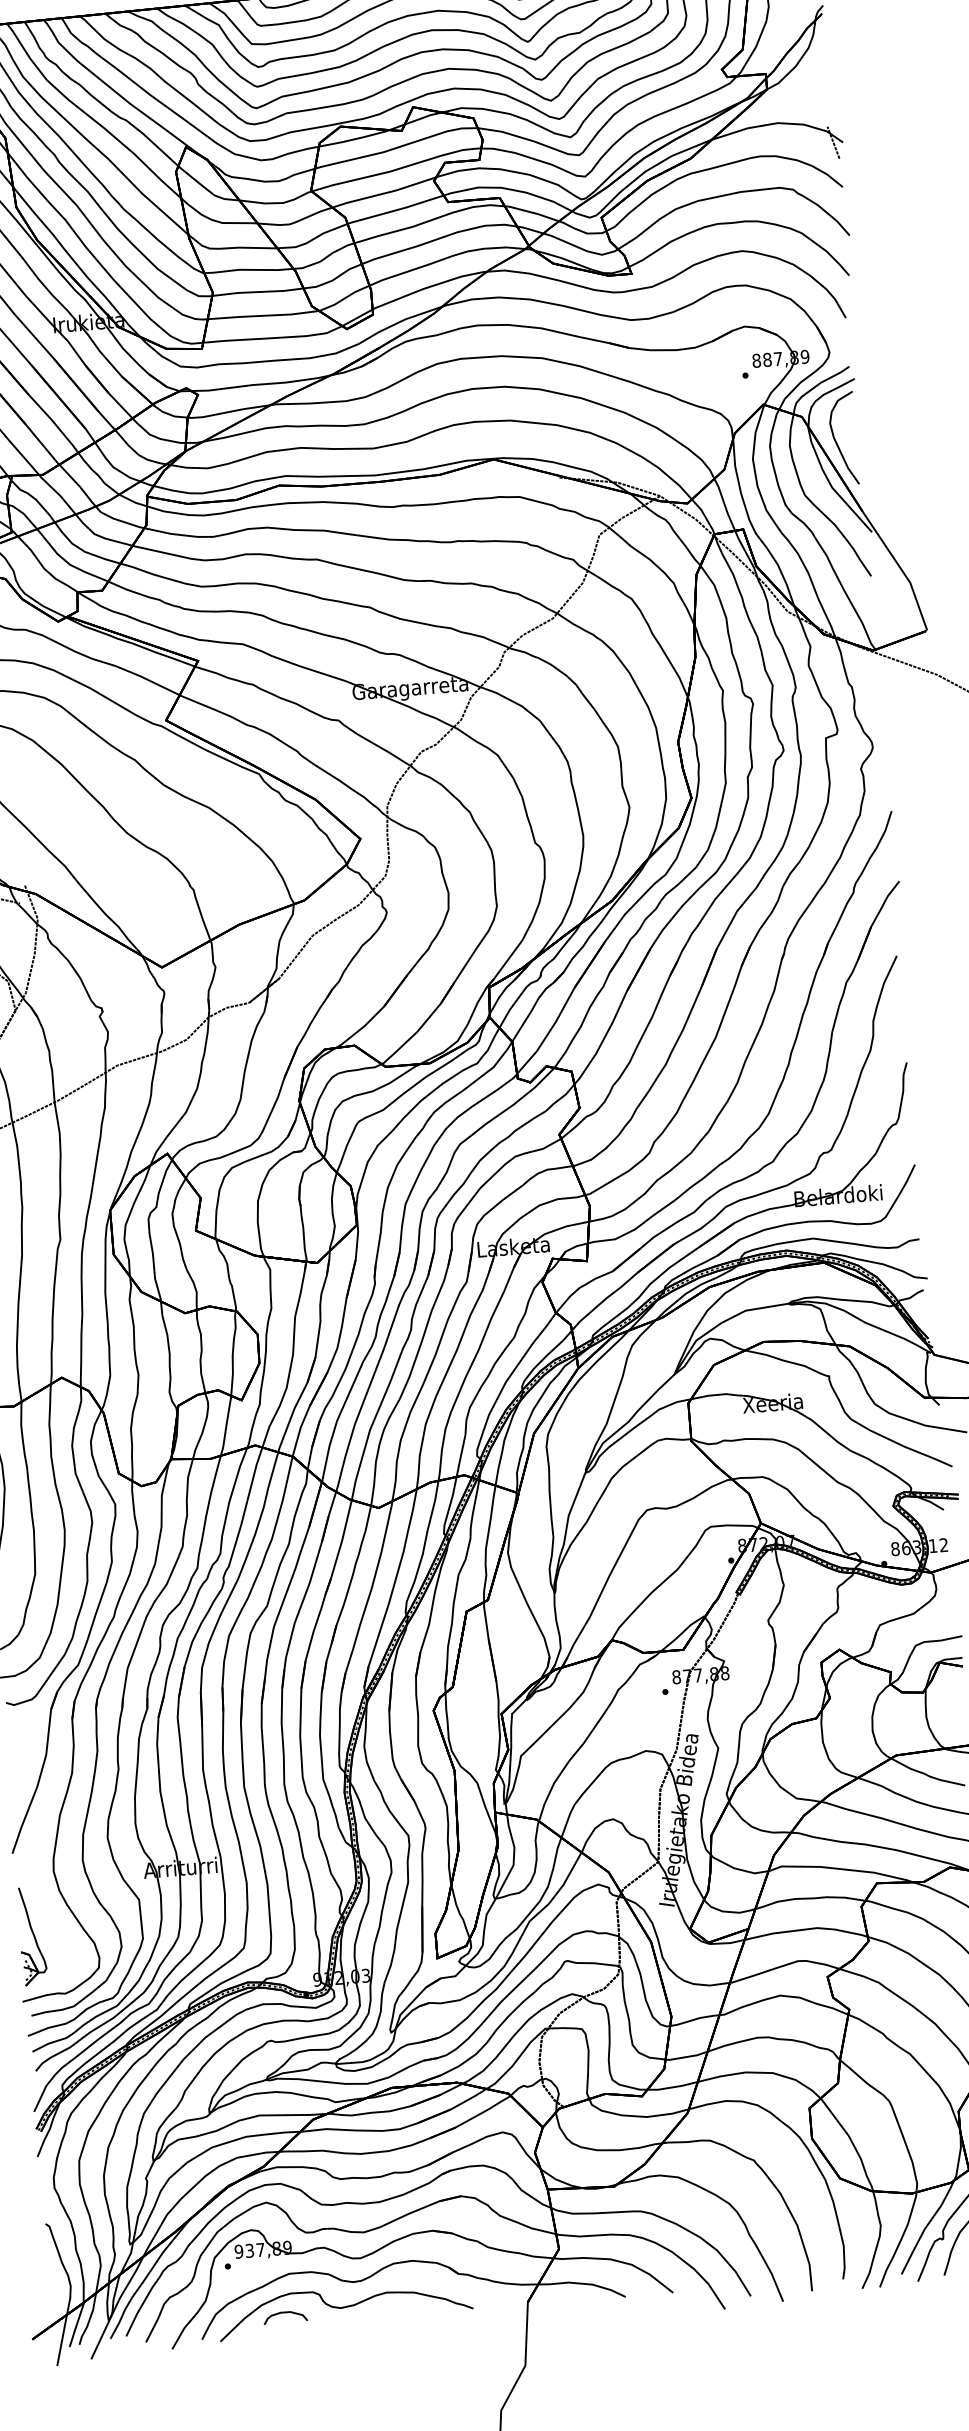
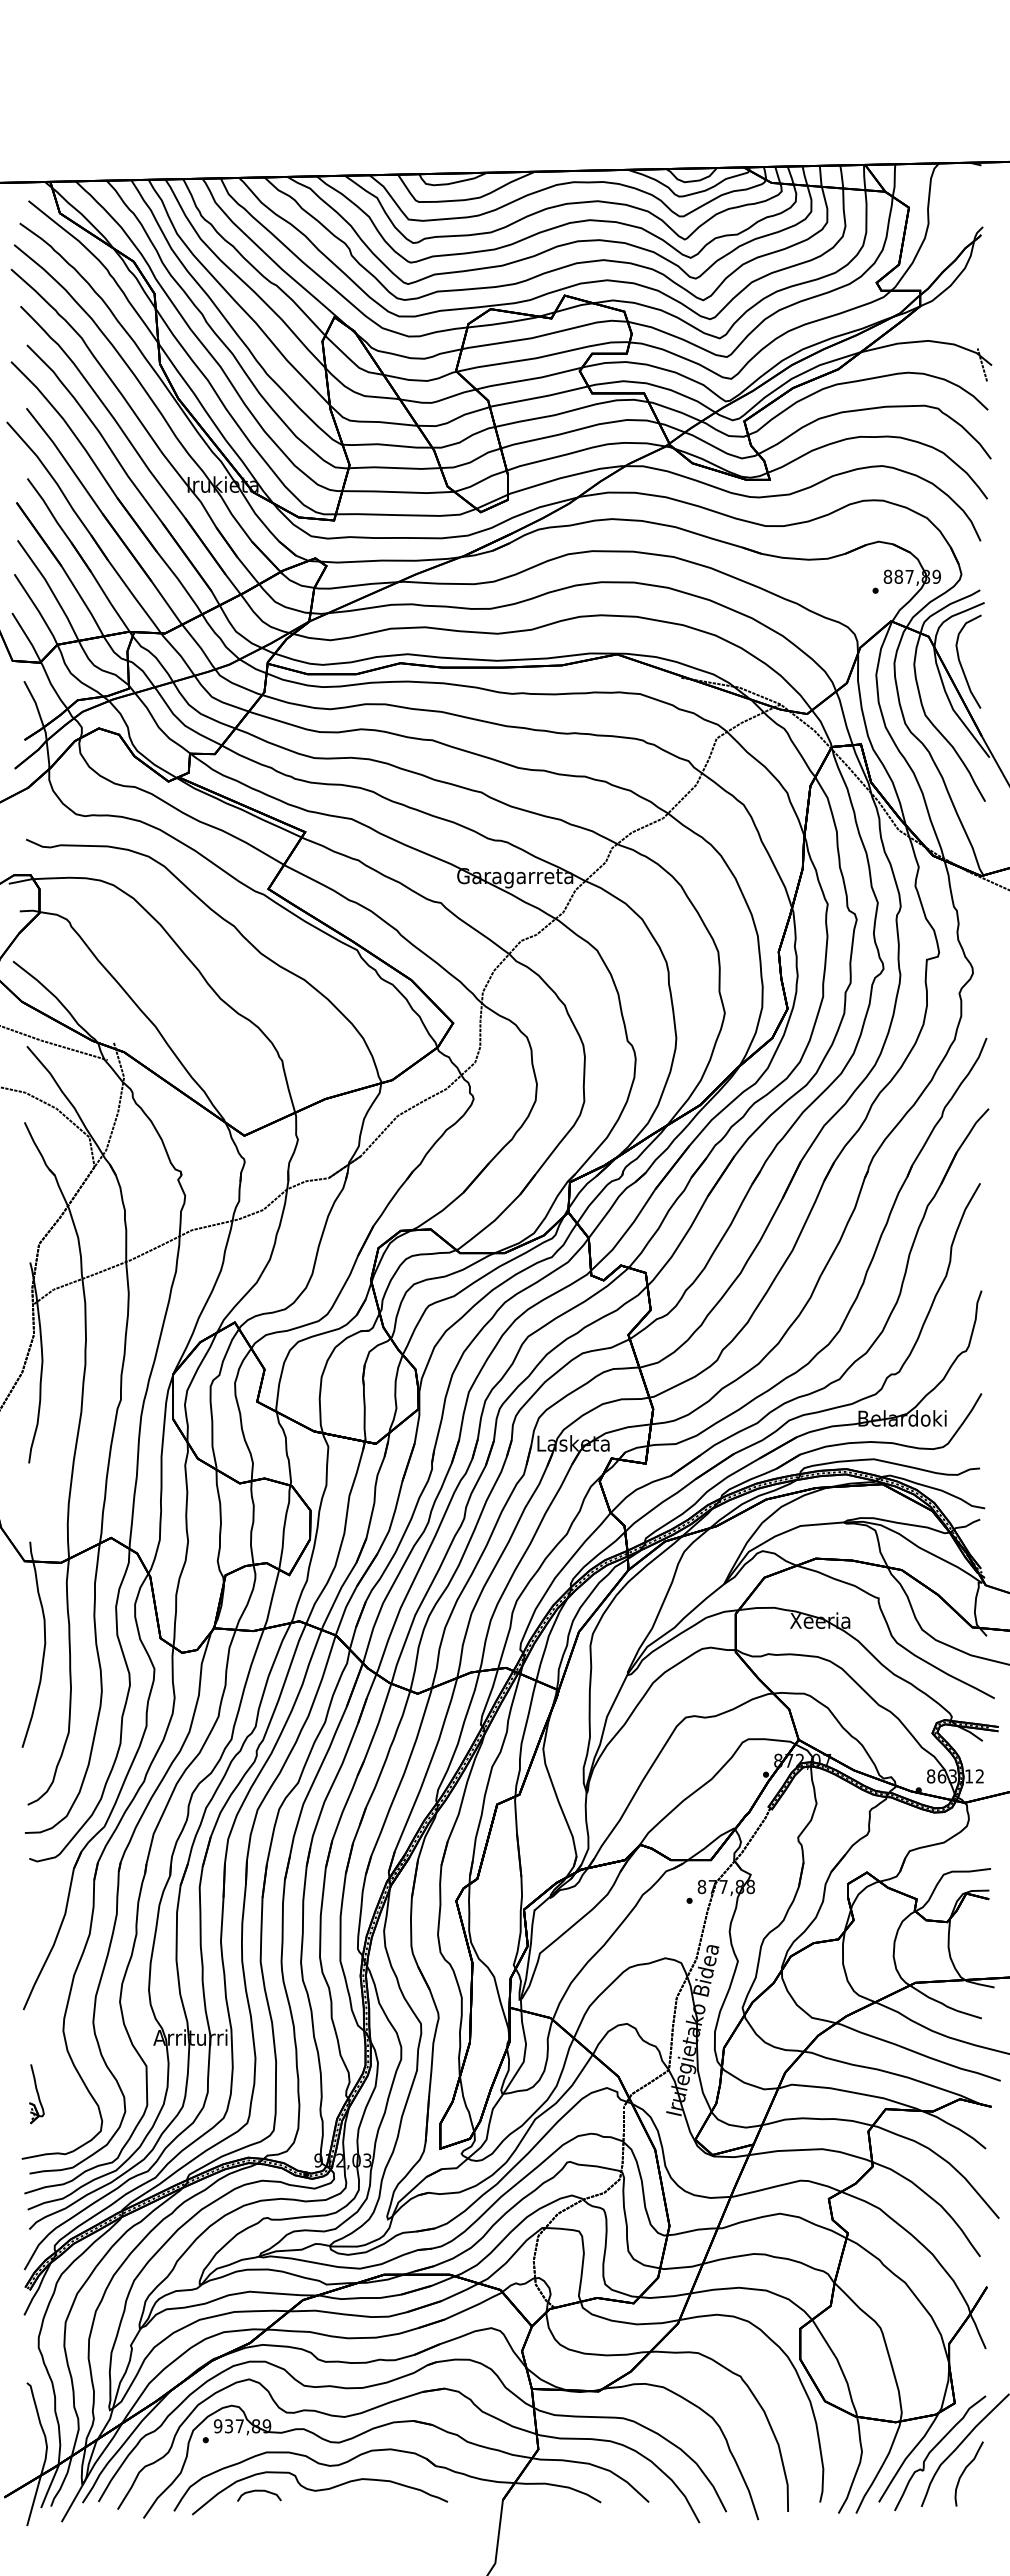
part: (31, 1935) -> (36, 2093), size x0.6

